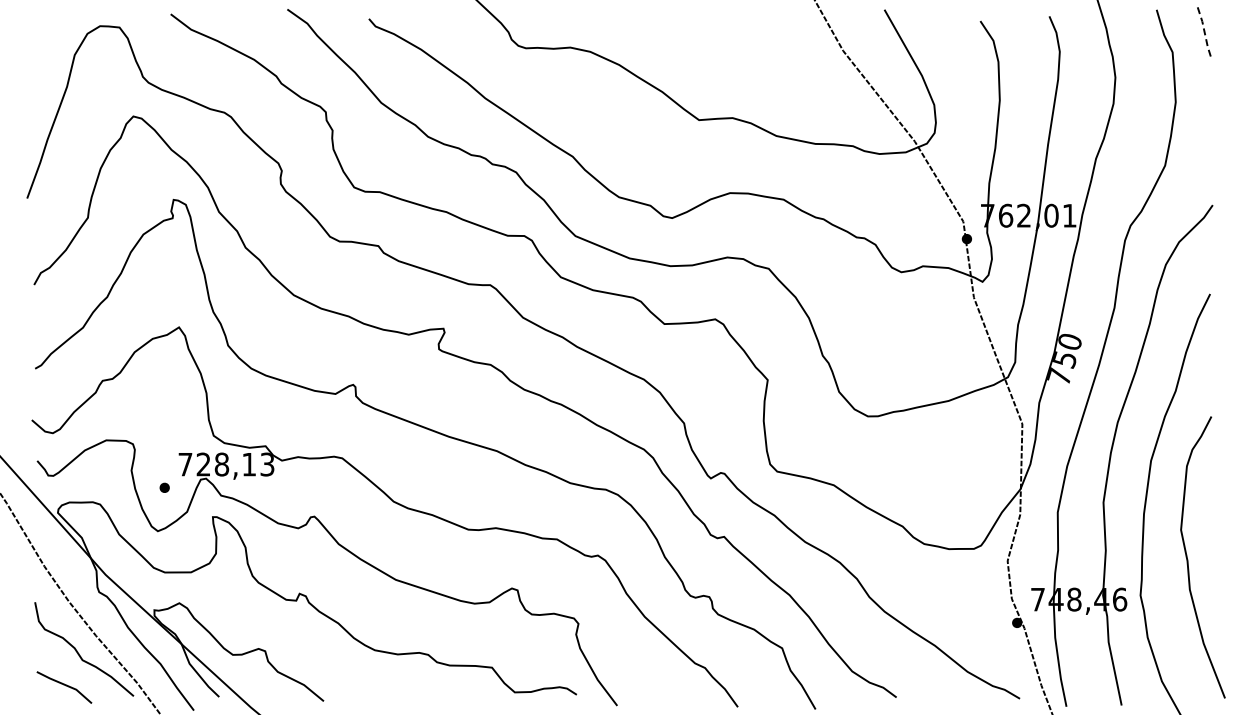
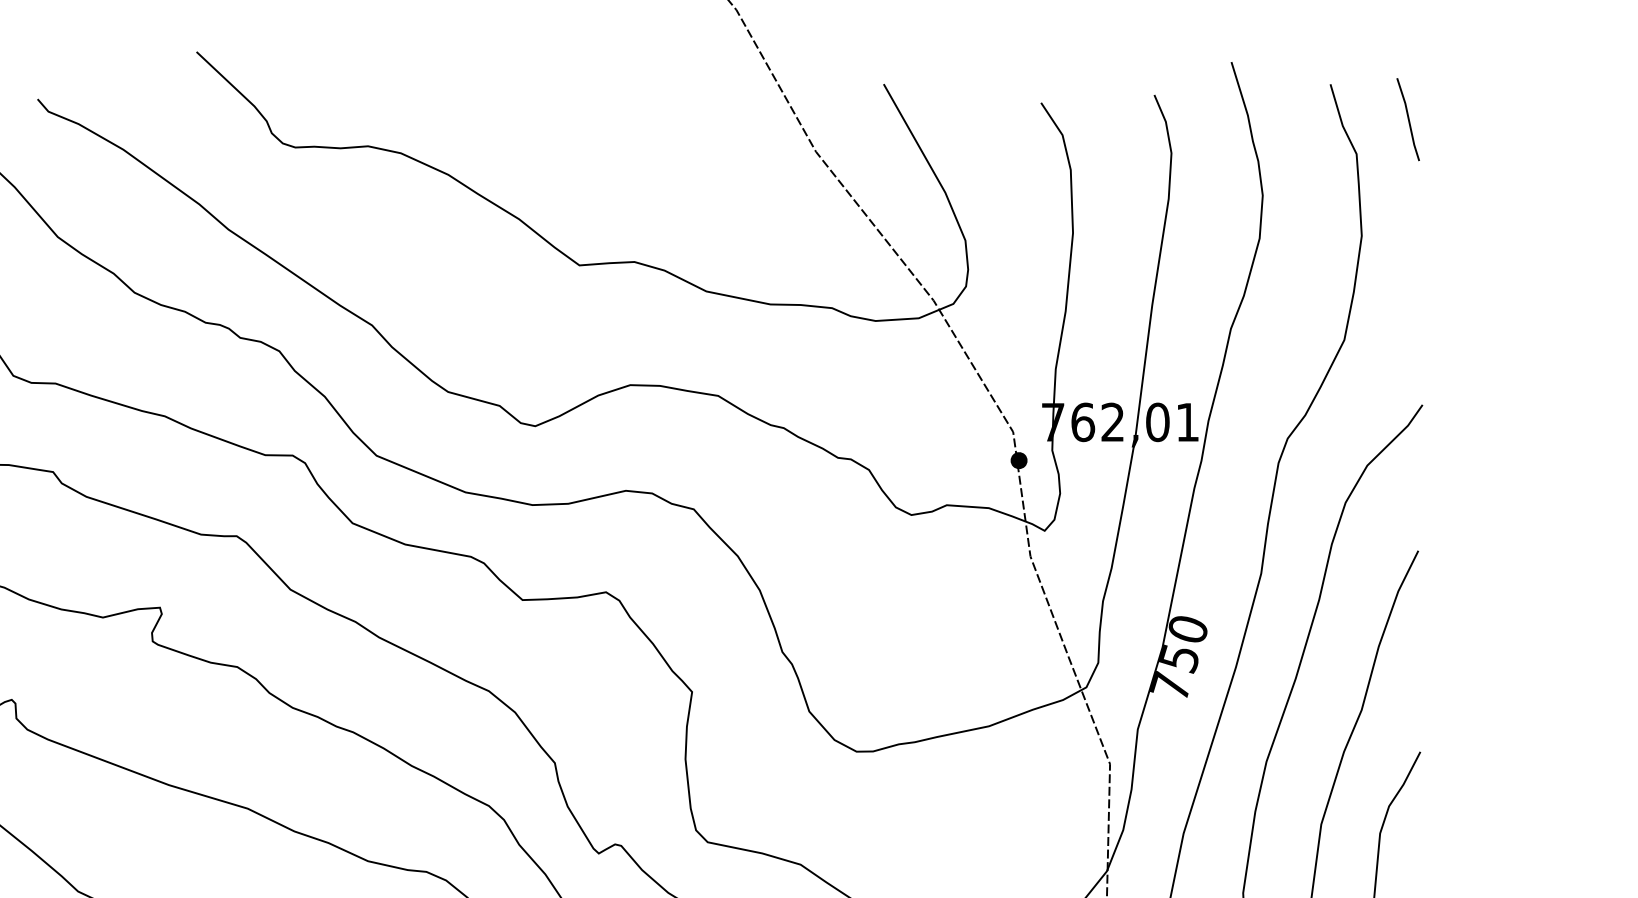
line: (1204, 31) -> (1408, 119), dashed -> solid

